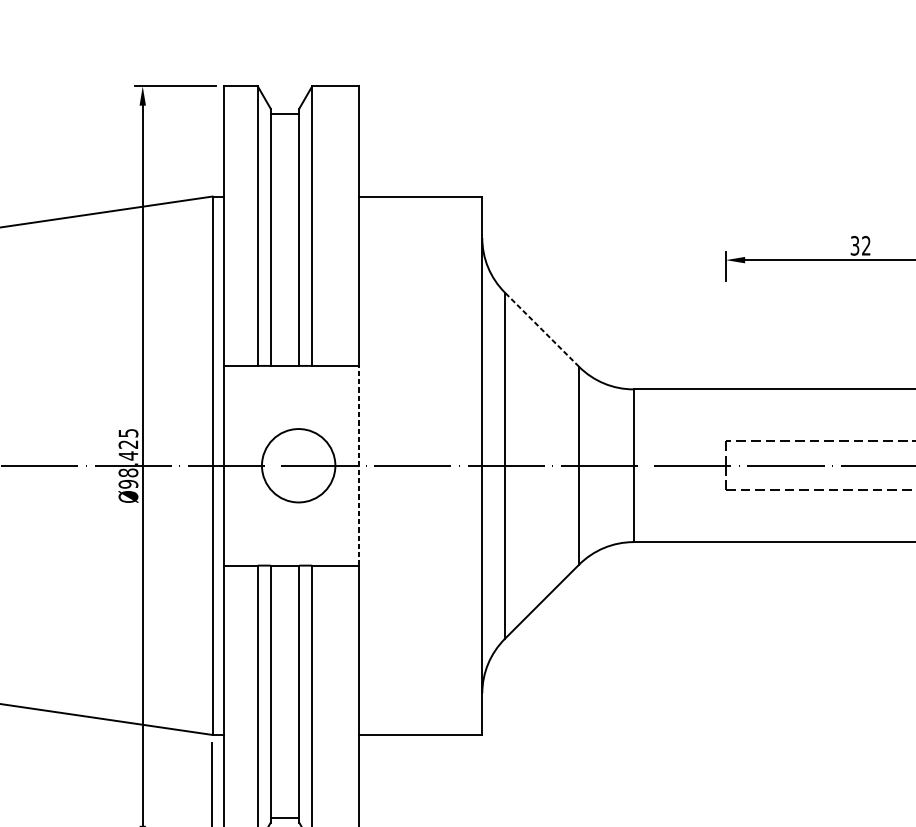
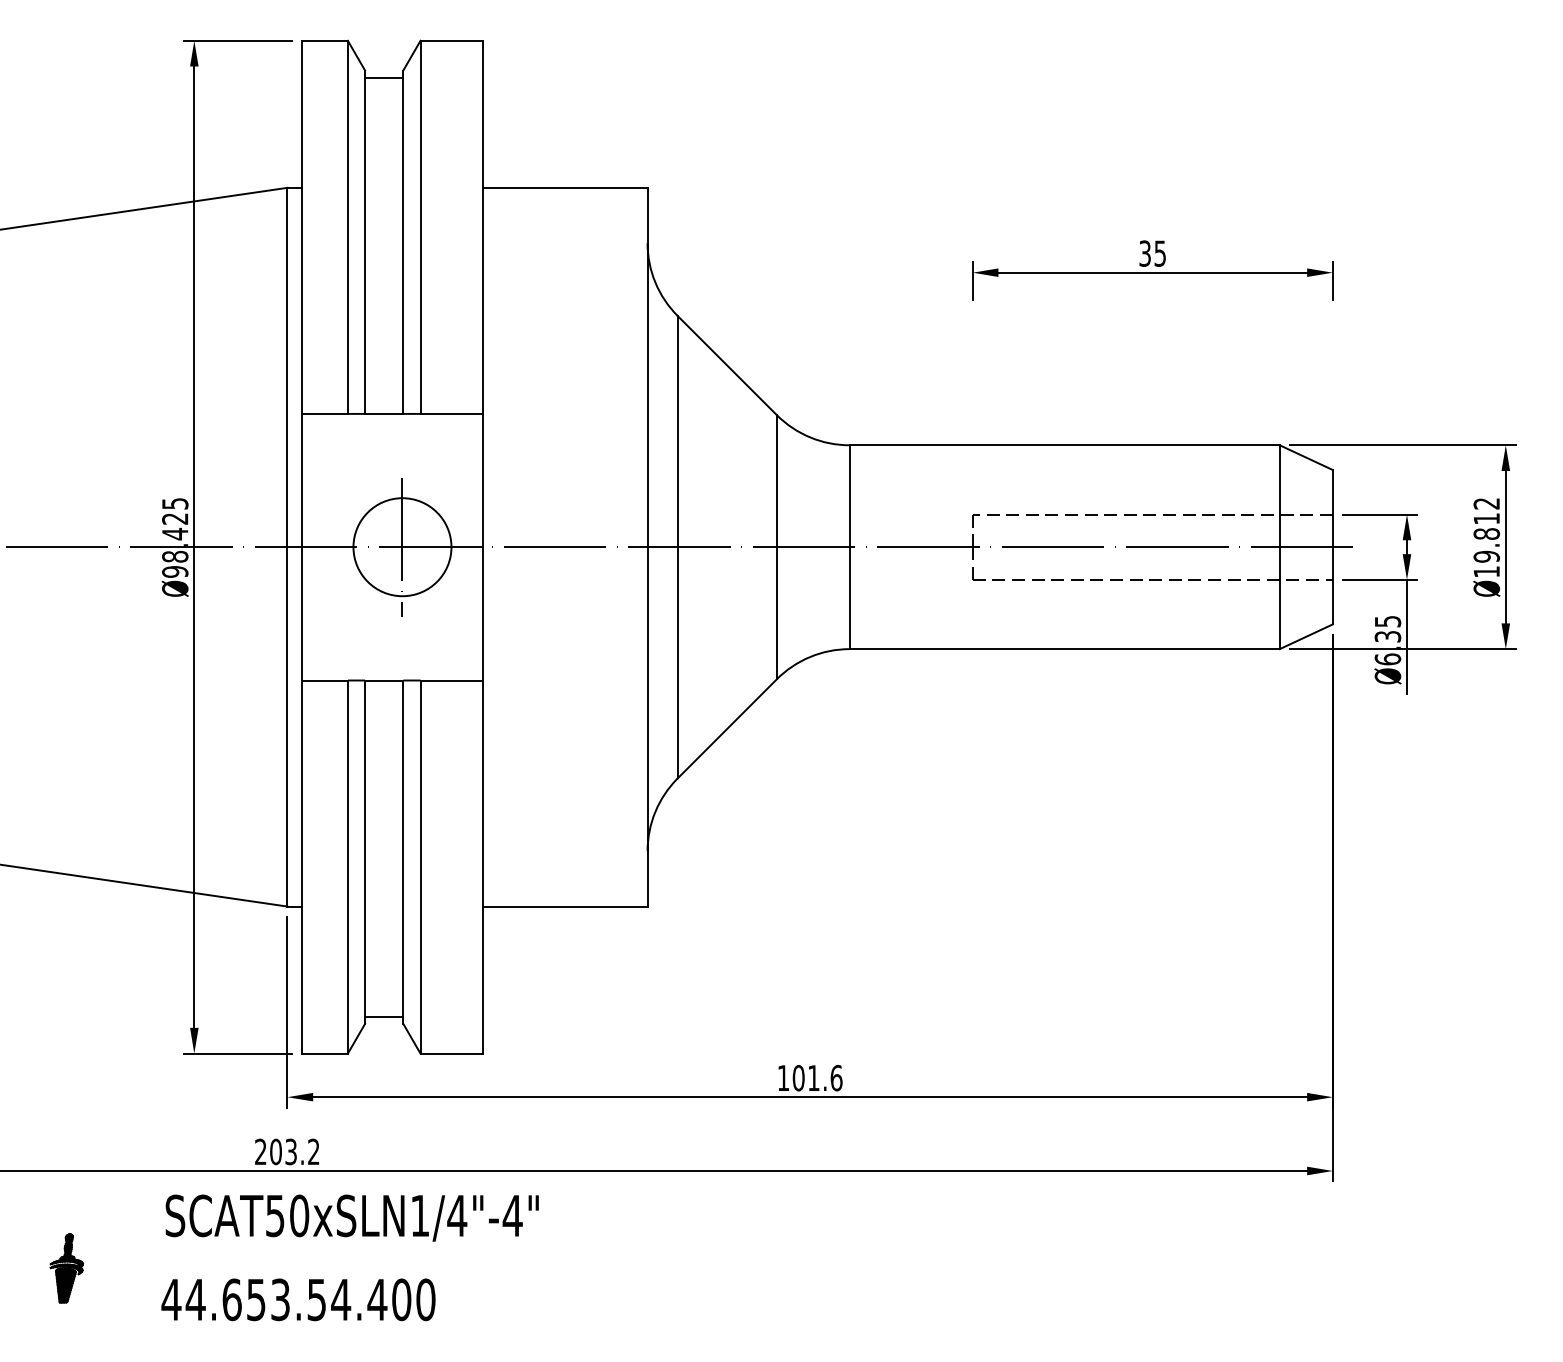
text: (865, 245) -> (1159, 253), 32 -> 35
line: (541, 329) -> (726, 365), dashed -> solid
line: (298, 465) -> (402, 546), added
line: (359, 465) -> (483, 546), dashed -> solid

